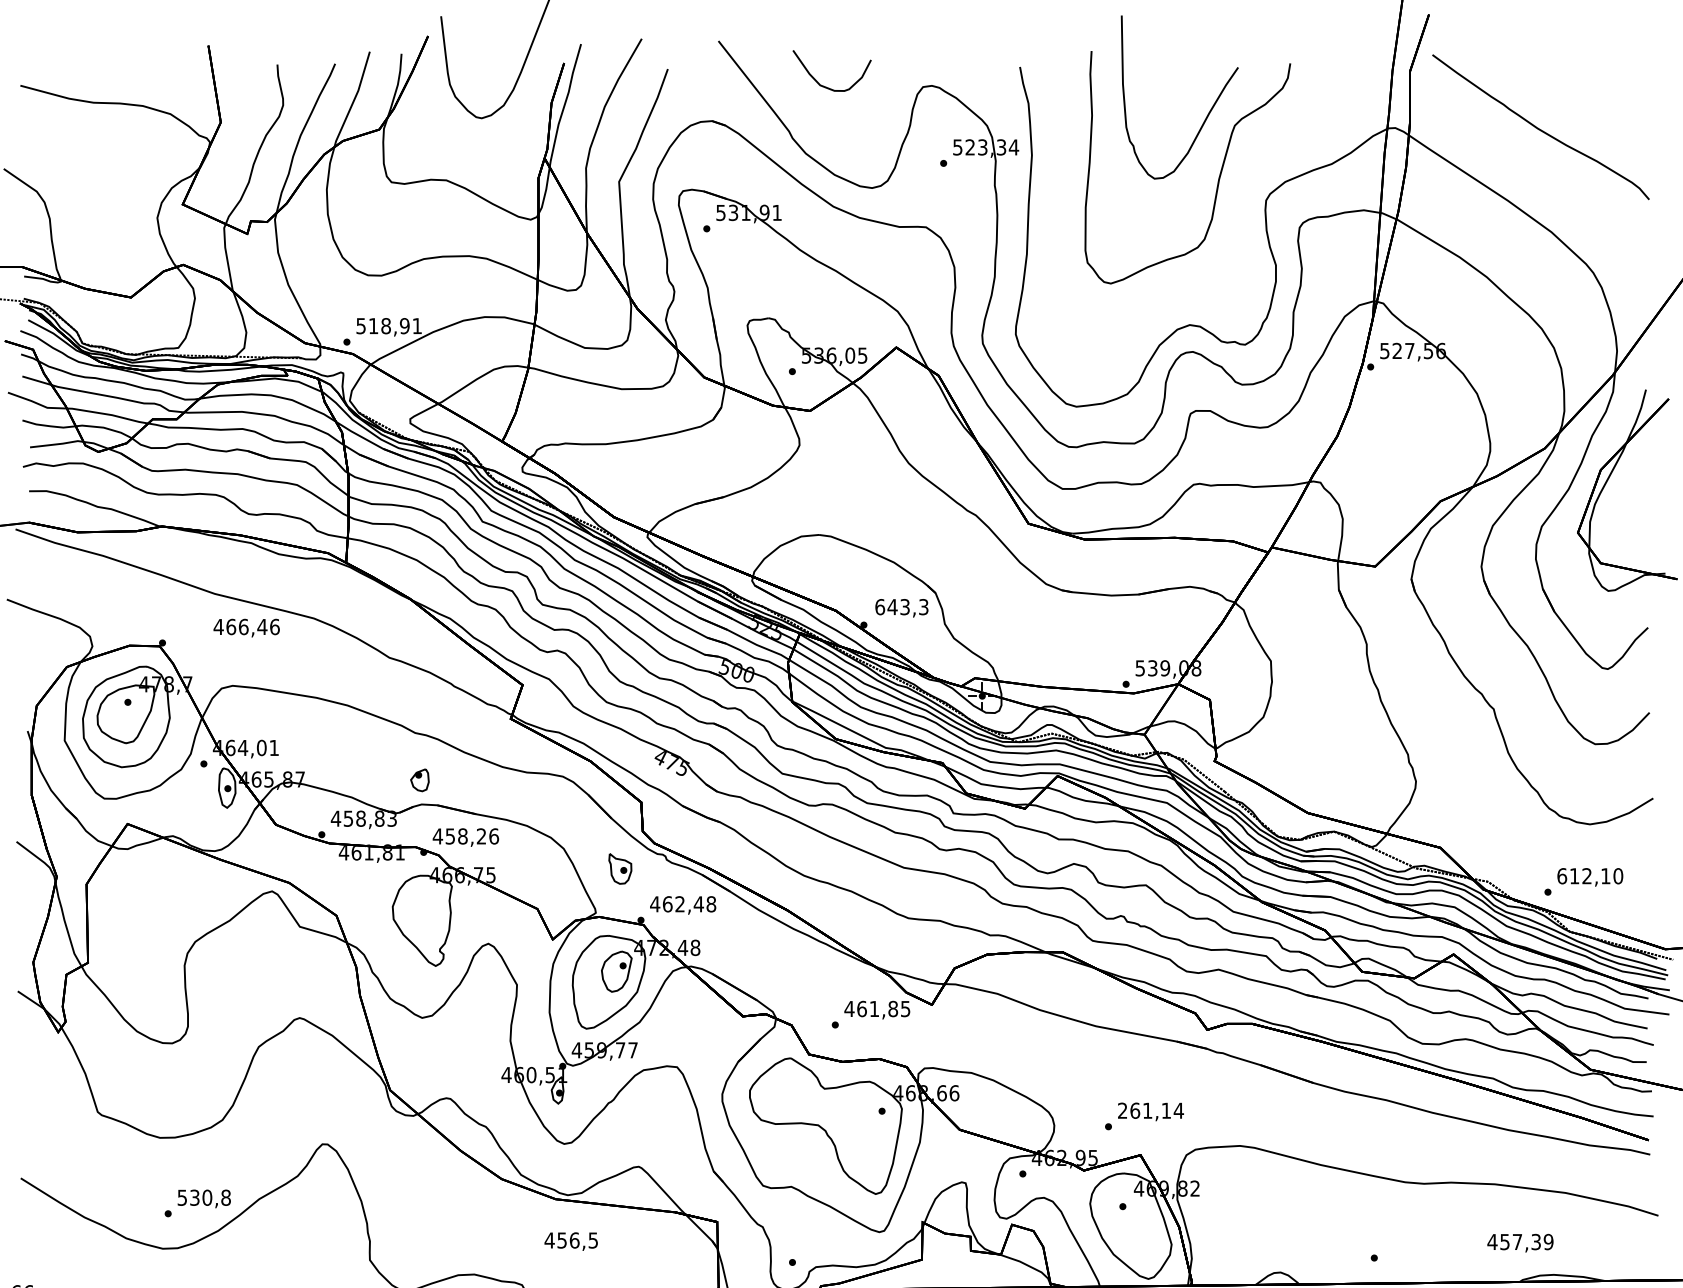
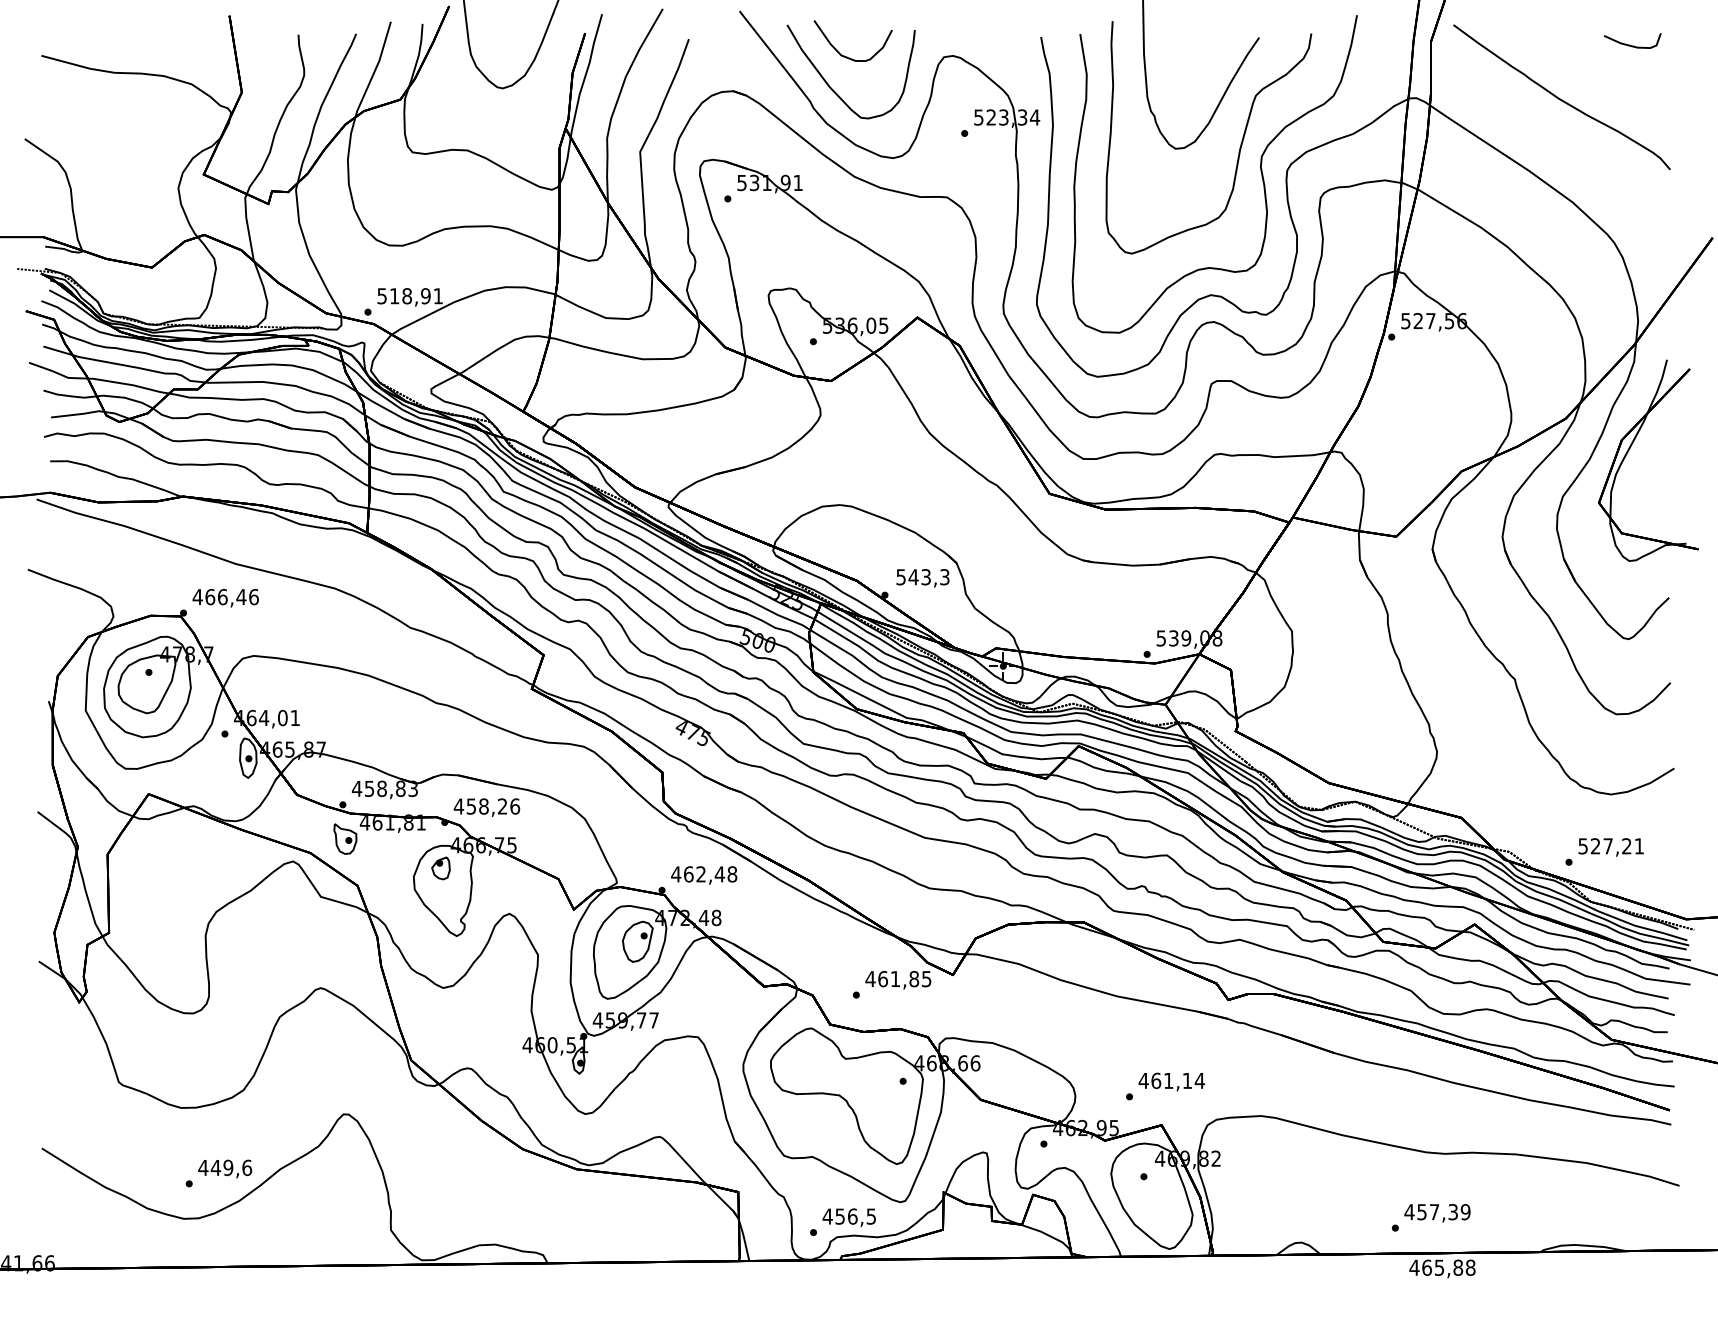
curve: (1609, 74) -> (1630, 44), added
curve: (811, 118) -> (832, 88), added
curve: (1239, 201) -> (1260, 171), added
text: (880, 607) -> (901, 577), 643,3 -> 543,3
text: (246, 628) -> (225, 598), moved
part: (419, 780) -> (440, 868), moved
part: (620, 868) -> (345, 838), moved
text: (1590, 876) -> (1611, 846), 612,10 -> 527,21
text: (1122, 1110) -> (1143, 1080), 261,14 -> 461,14
text: (204, 1197) -> (225, 1167), 530,8 -> 449,6
text: (570, 1241) -> (848, 1217), moved
text: (1520, 1243) -> (1437, 1213), moved

